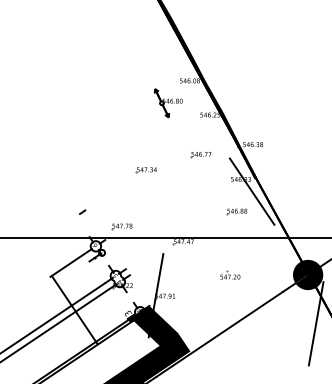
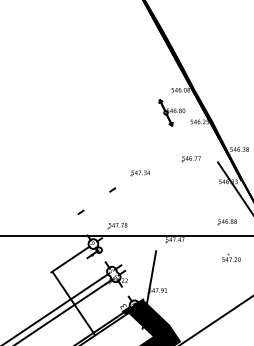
part: (168, 103) -> (172, 113), moved
line: (116, 187) -> (112, 189), added
part: (236, 211) -> (226, 221), moved
part: (230, 274) -> (231, 257), moved

